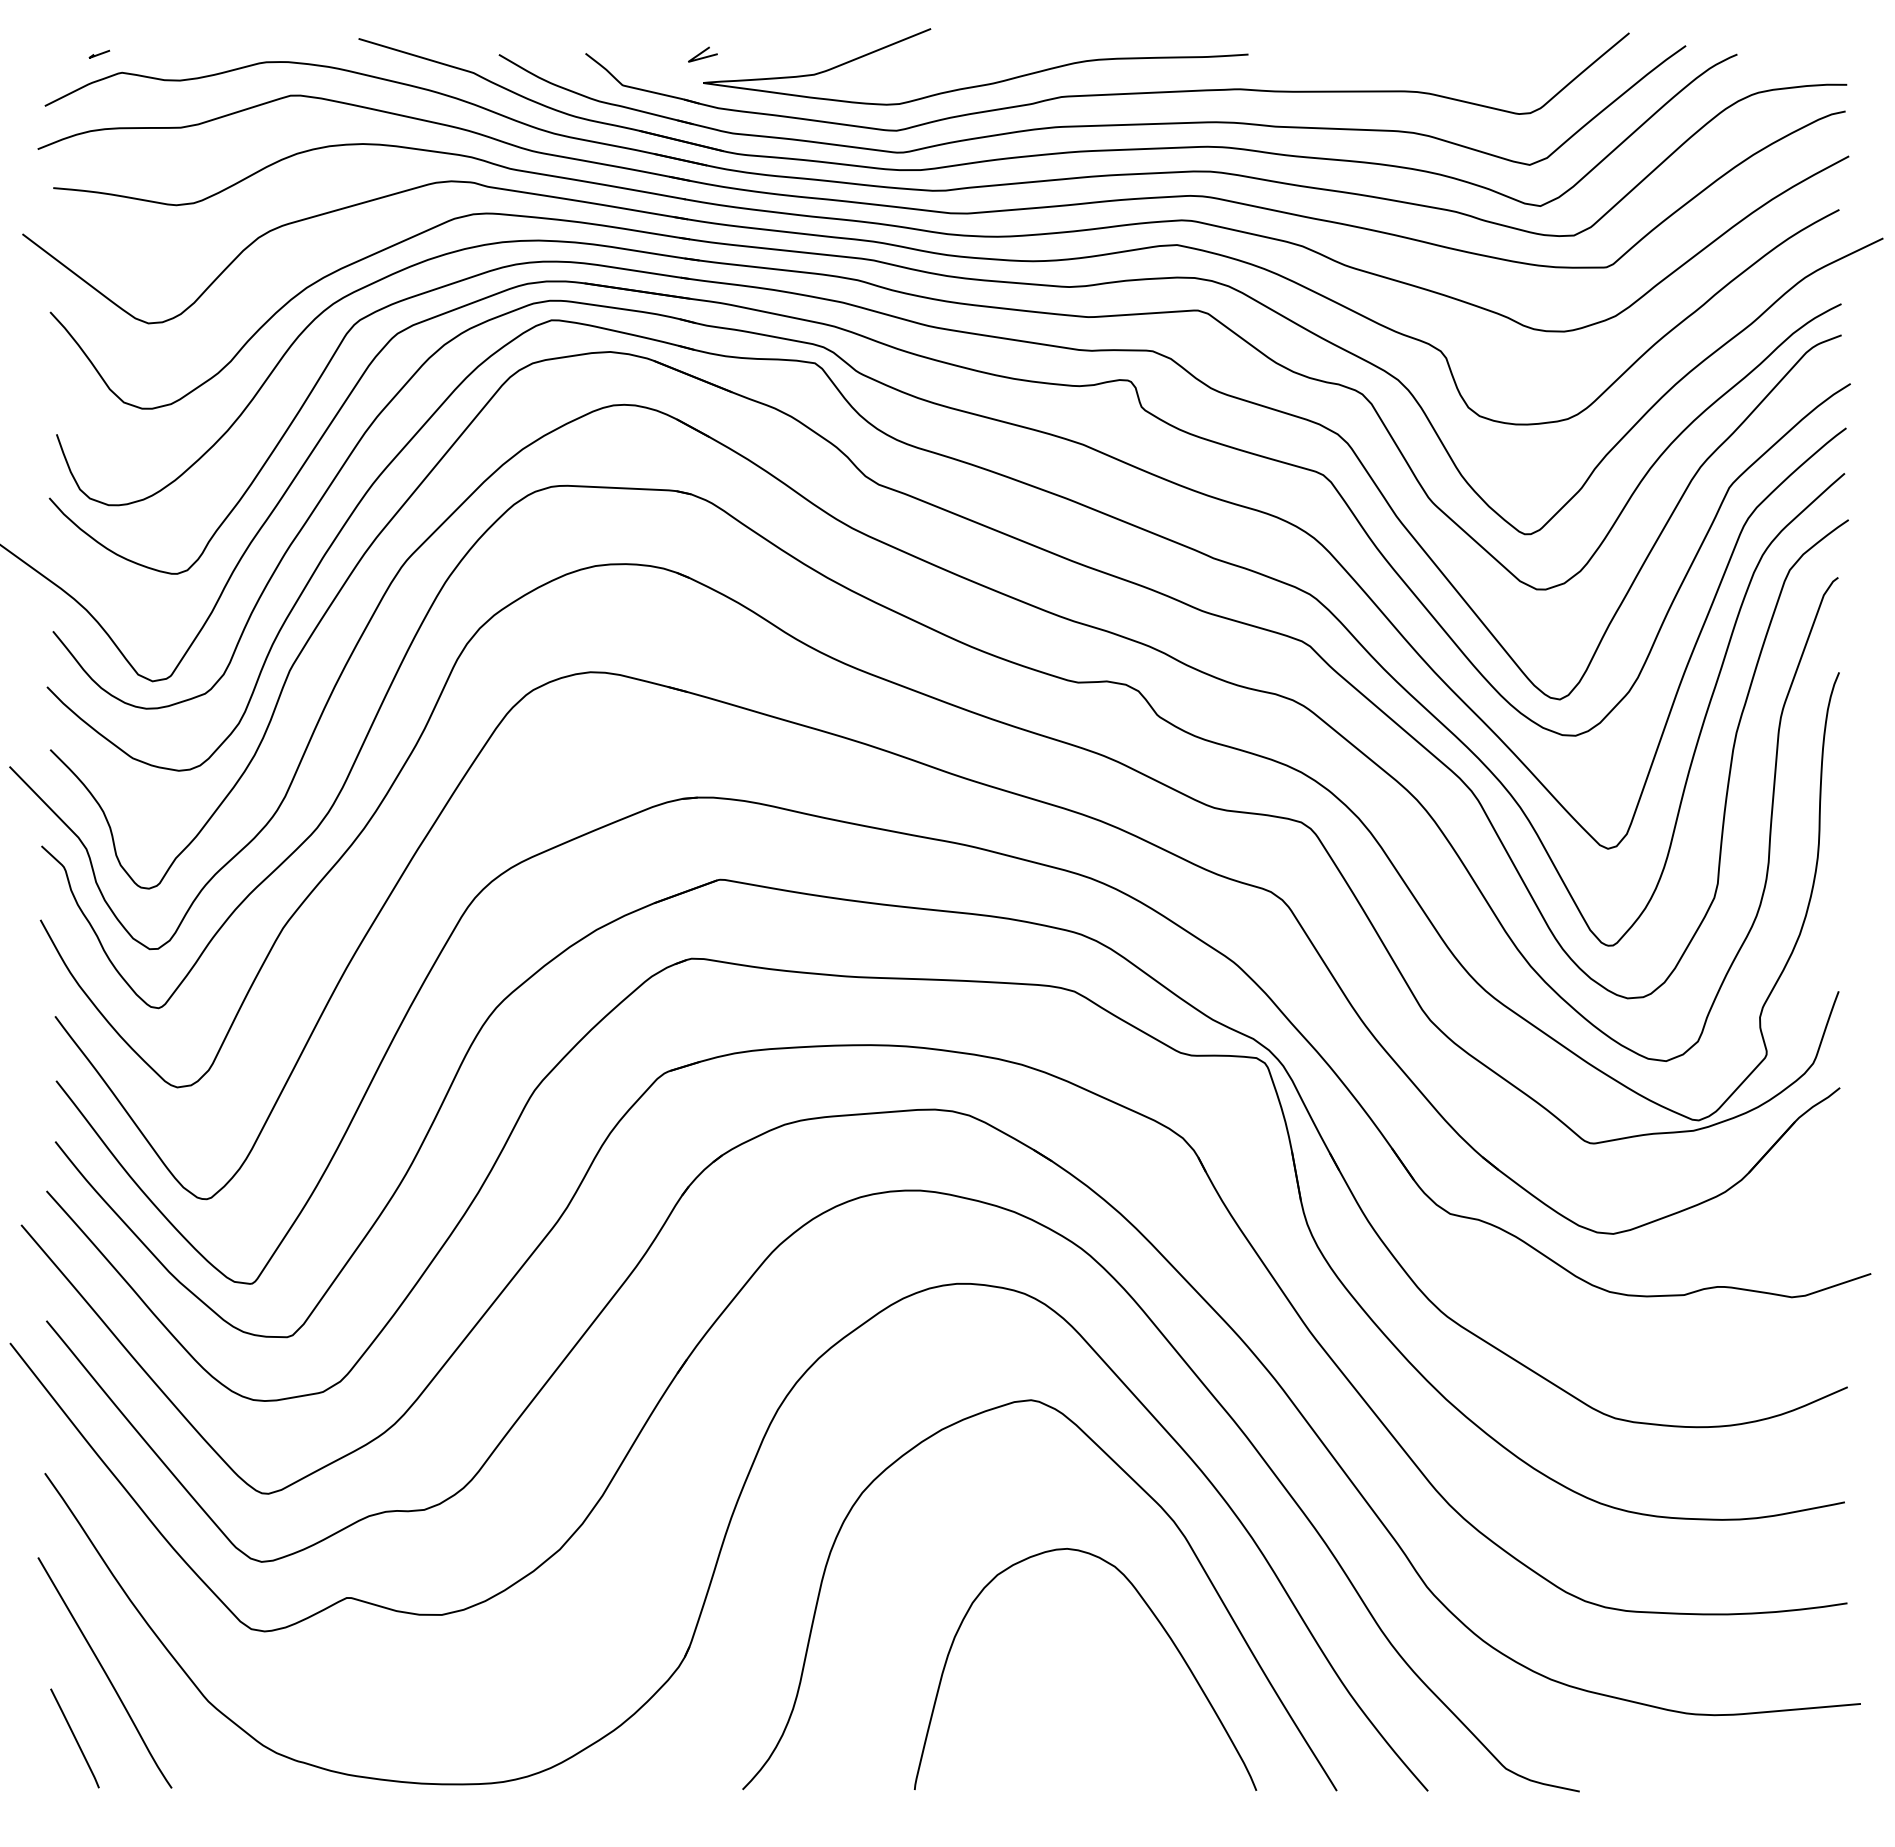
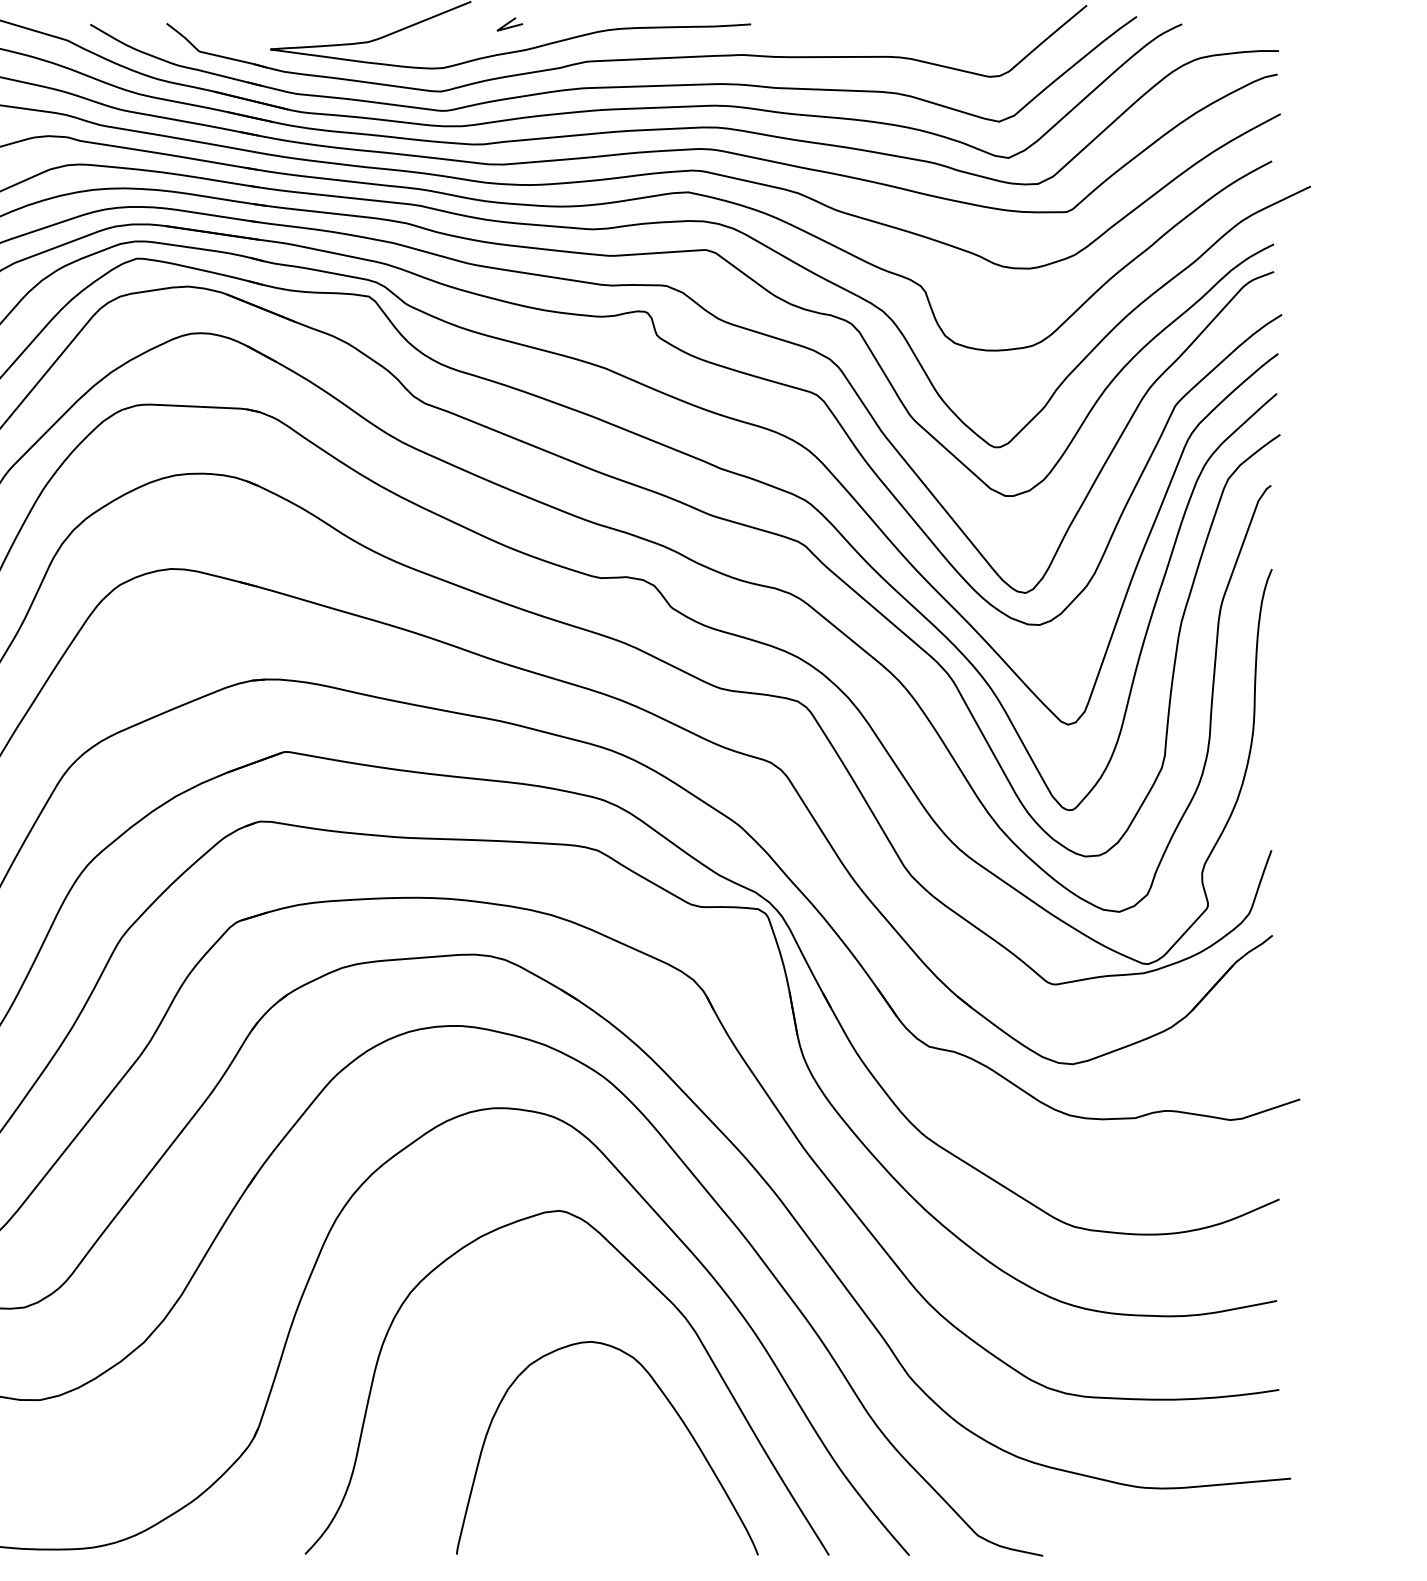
line: (702, 53) -> (509, 23), moved

